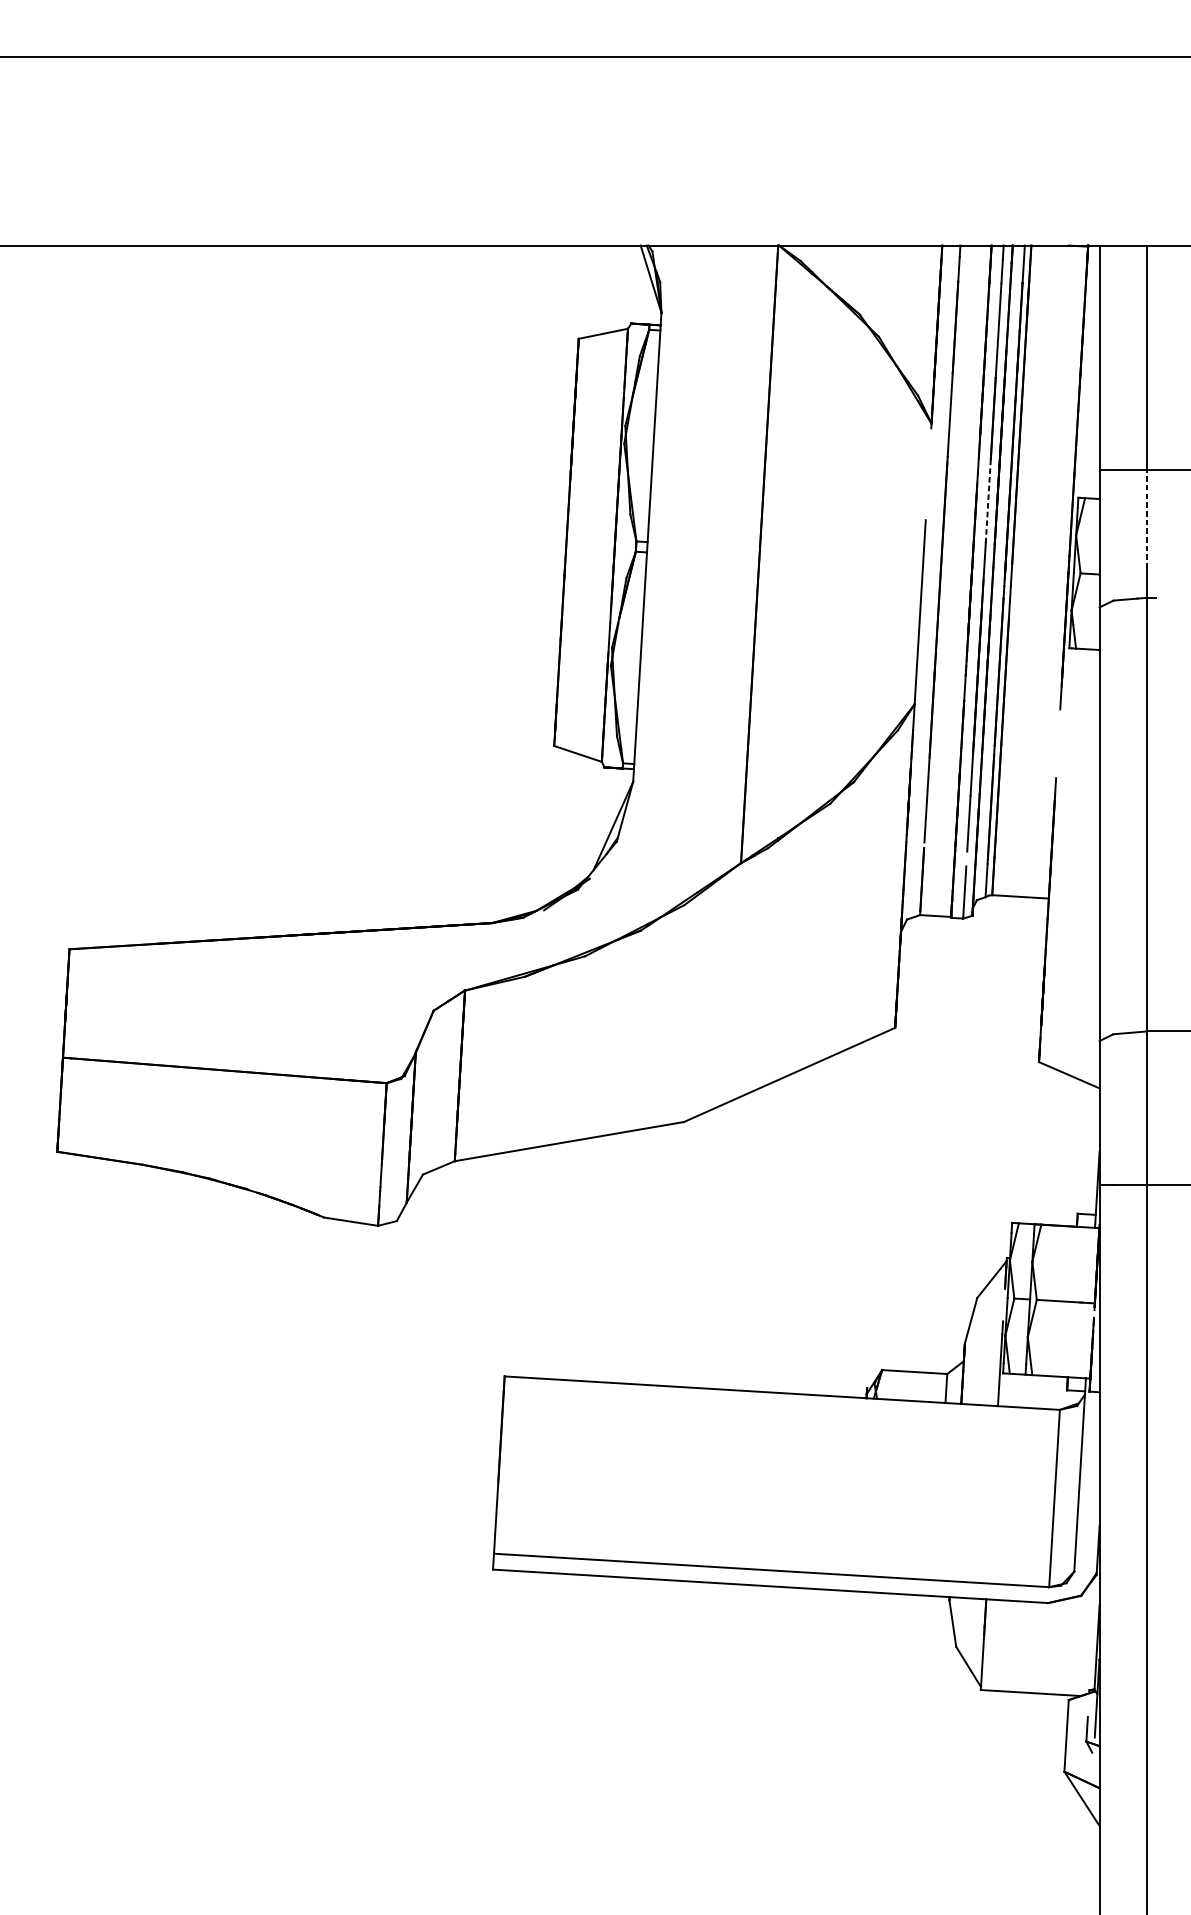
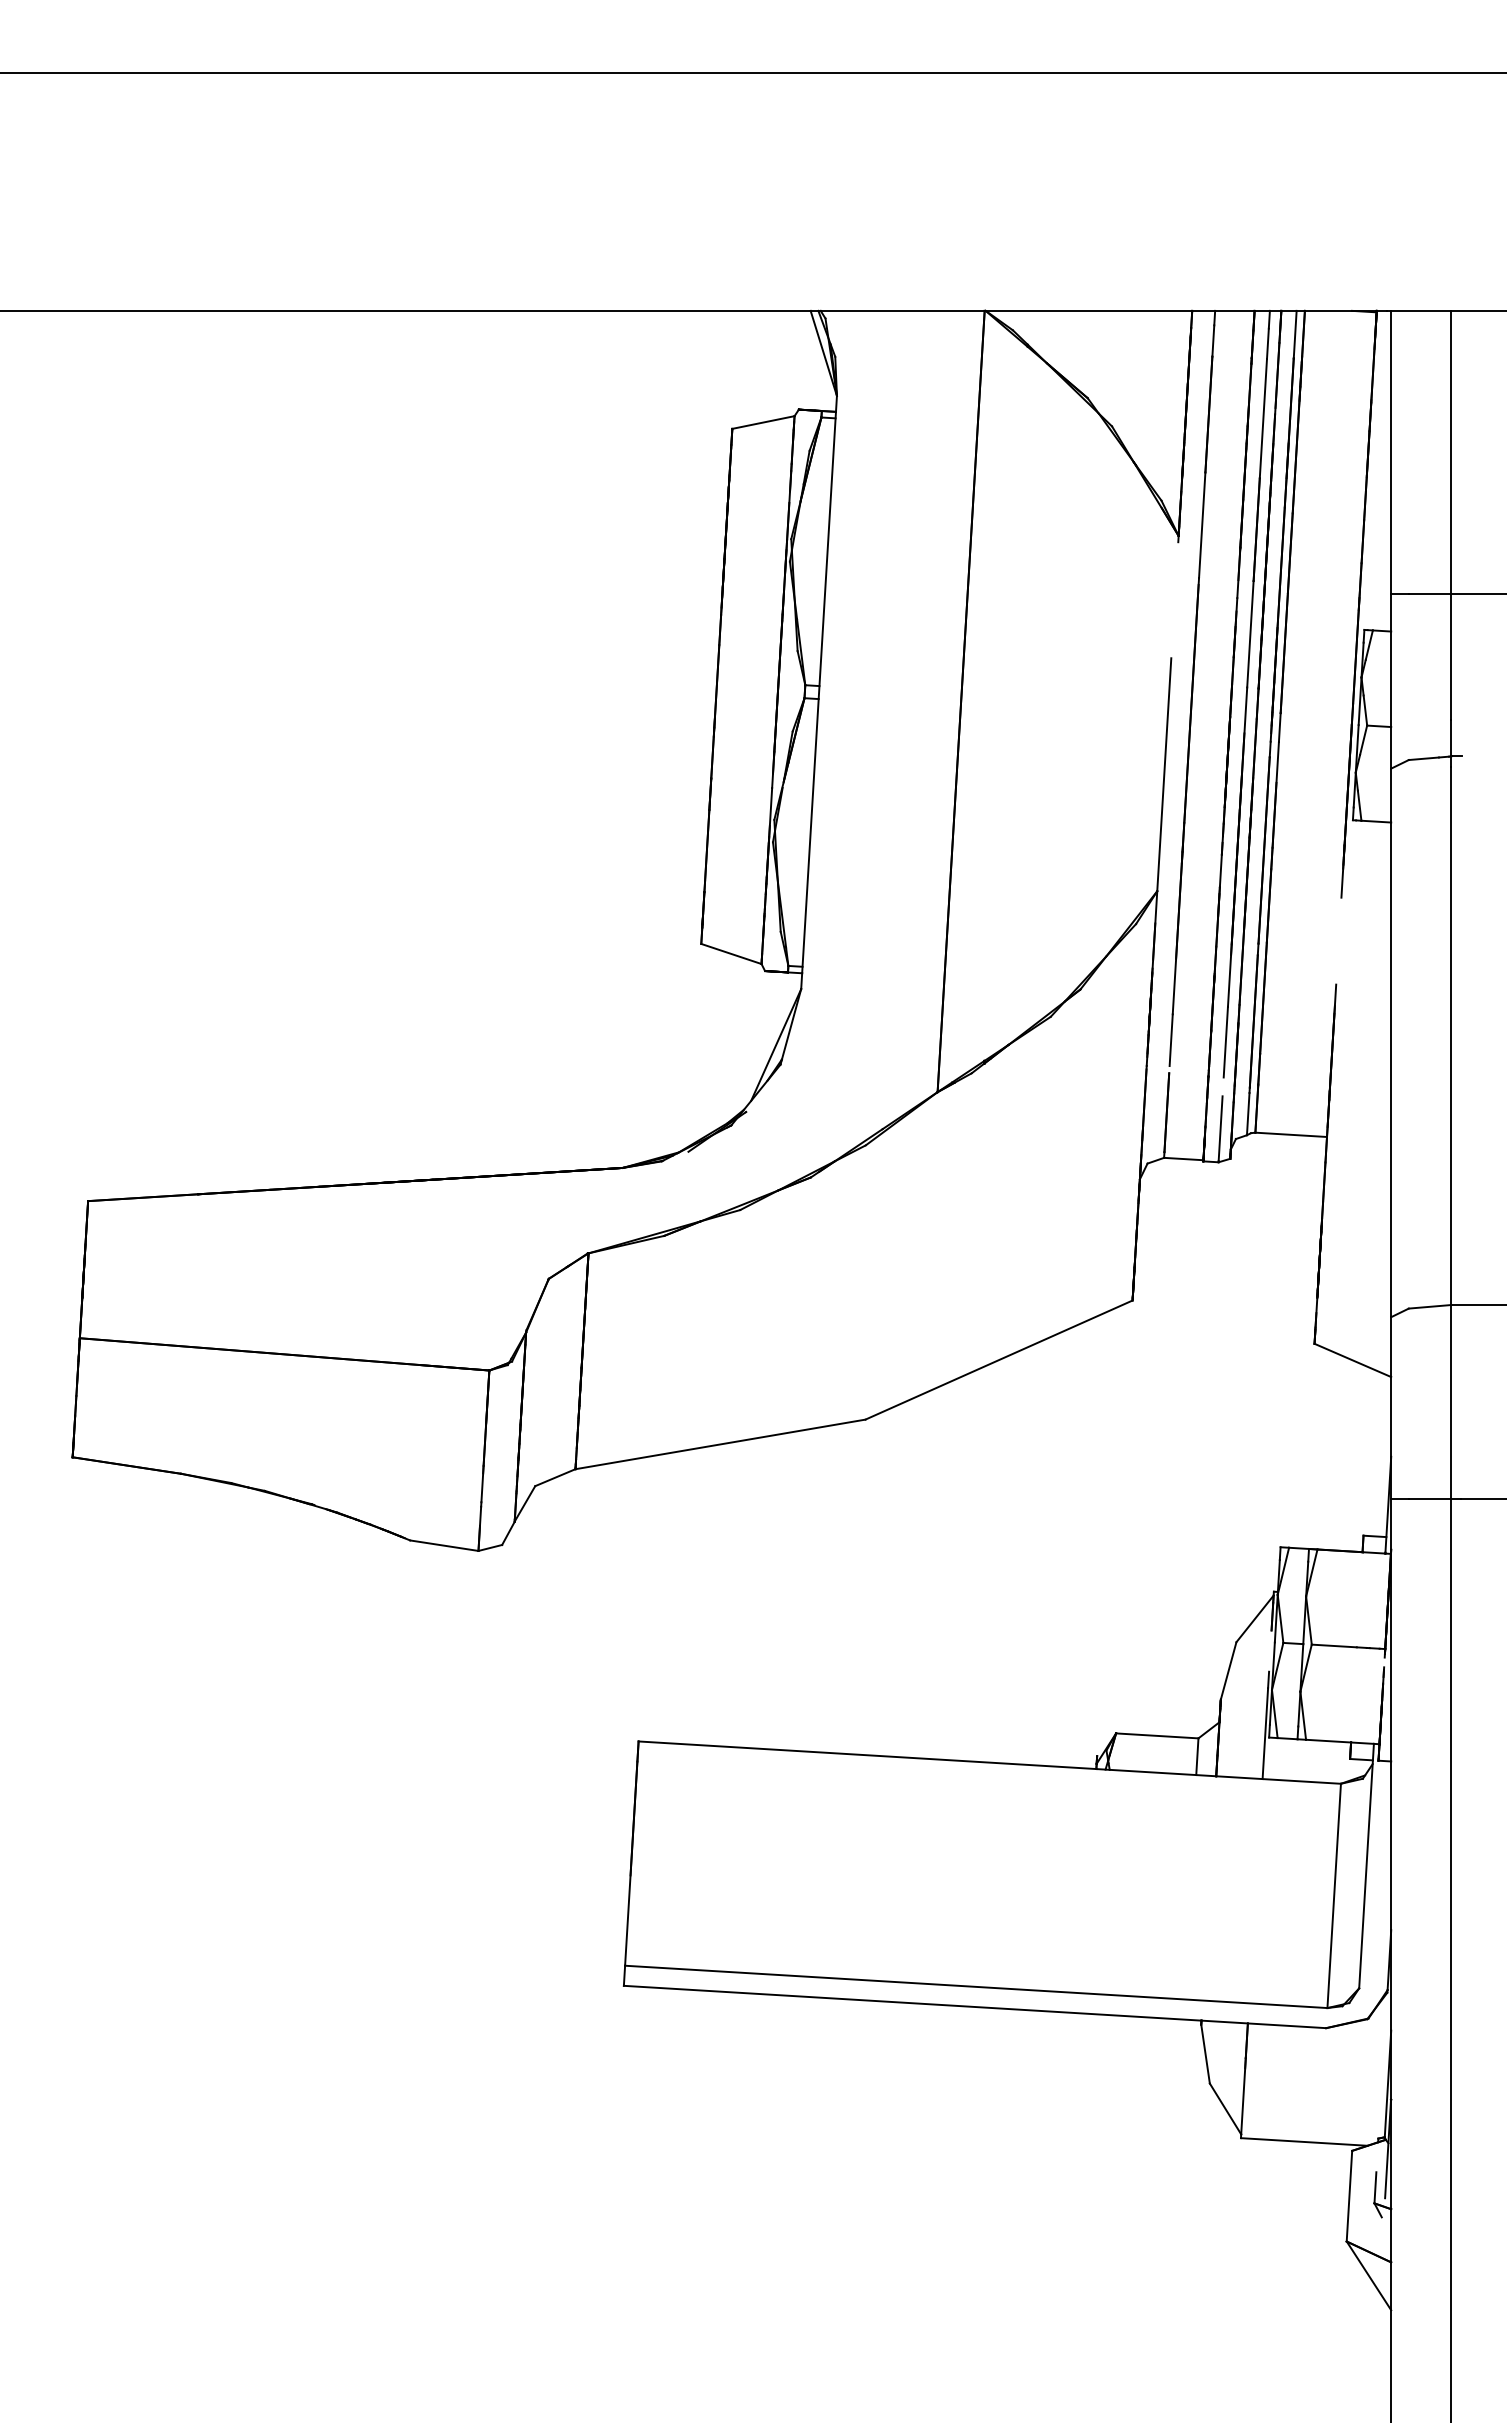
line: (988, 500) -> (1250, 633), dashed -> solid
line: (1147, 519) -> (1451, 657), dashed -> solid

